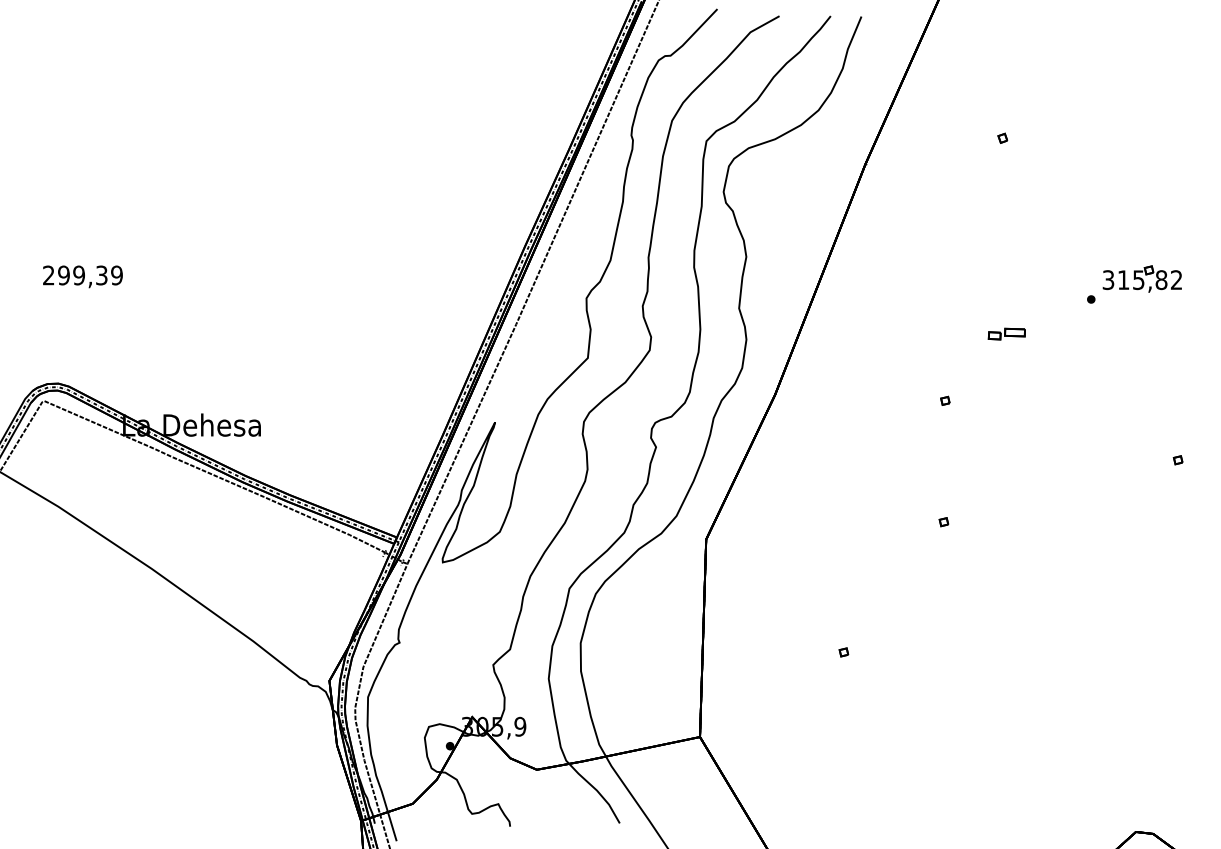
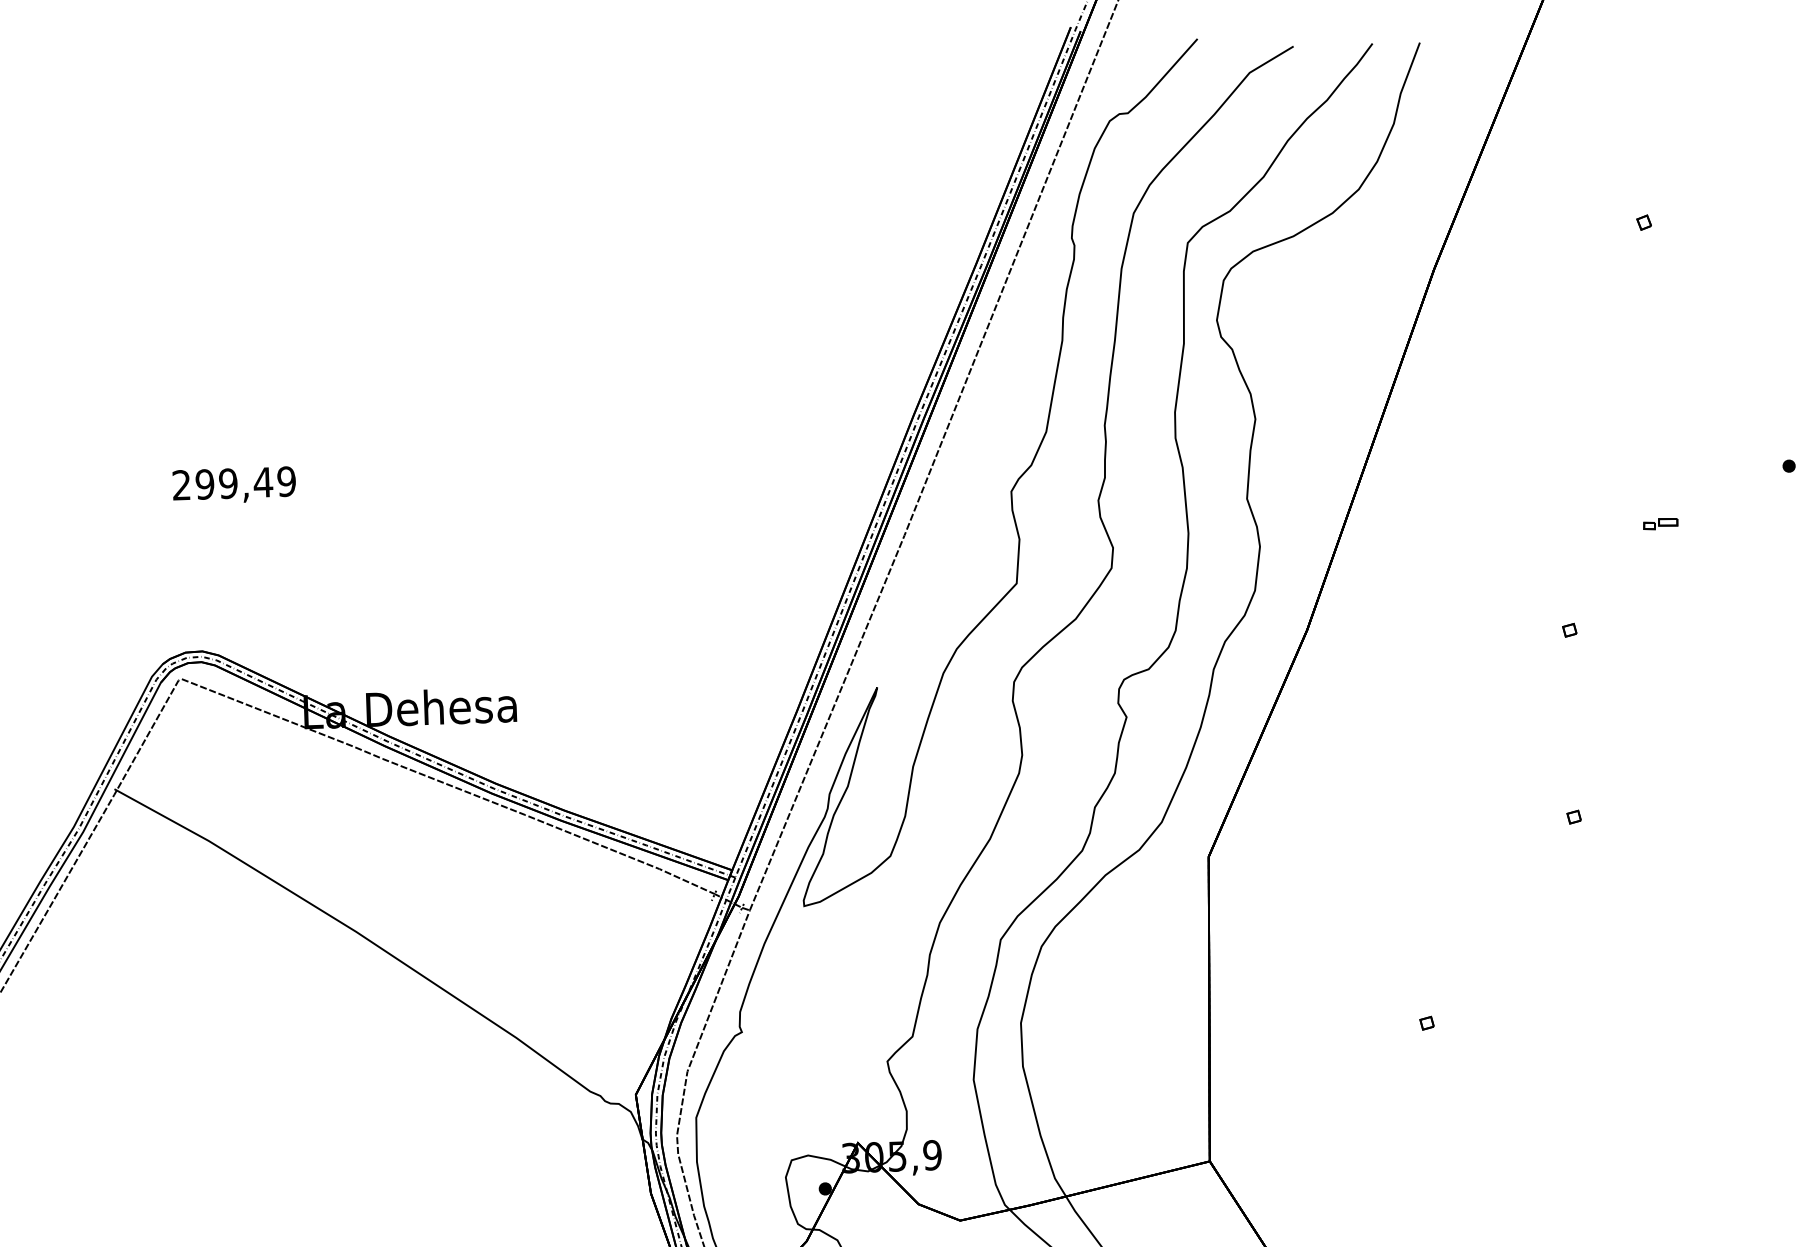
text: (101, 275) -> (262, 482), 299,39 -> 299,49
part: (1006, 333) -> (1660, 523), size x0.6

